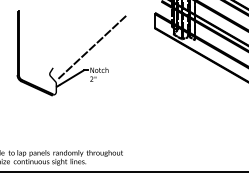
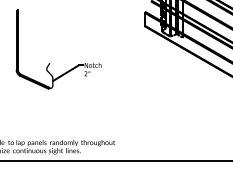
line: (92, 46) -> (86, 43), removed

